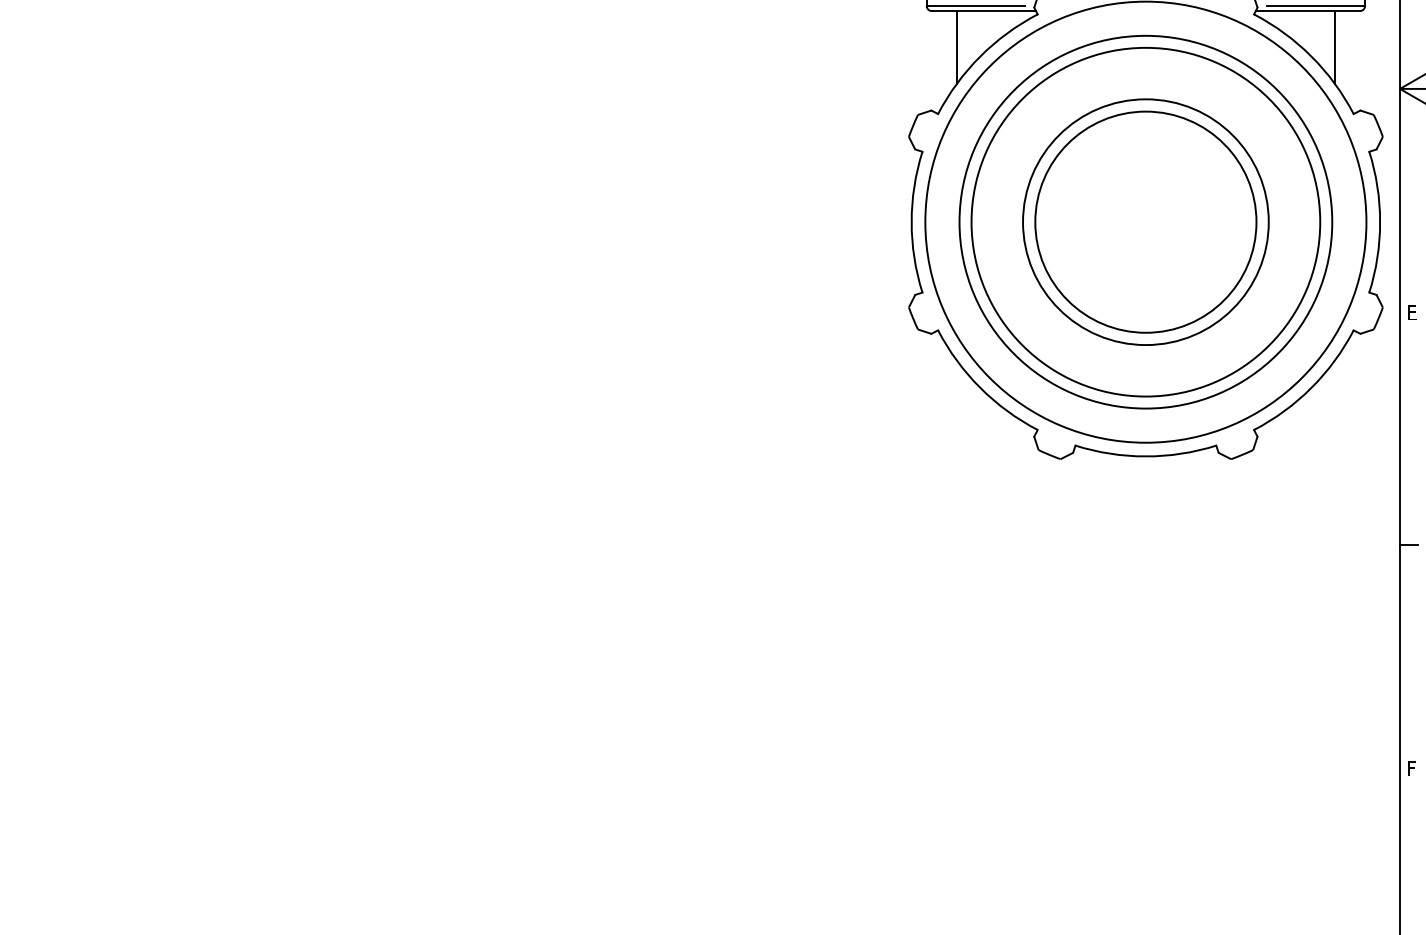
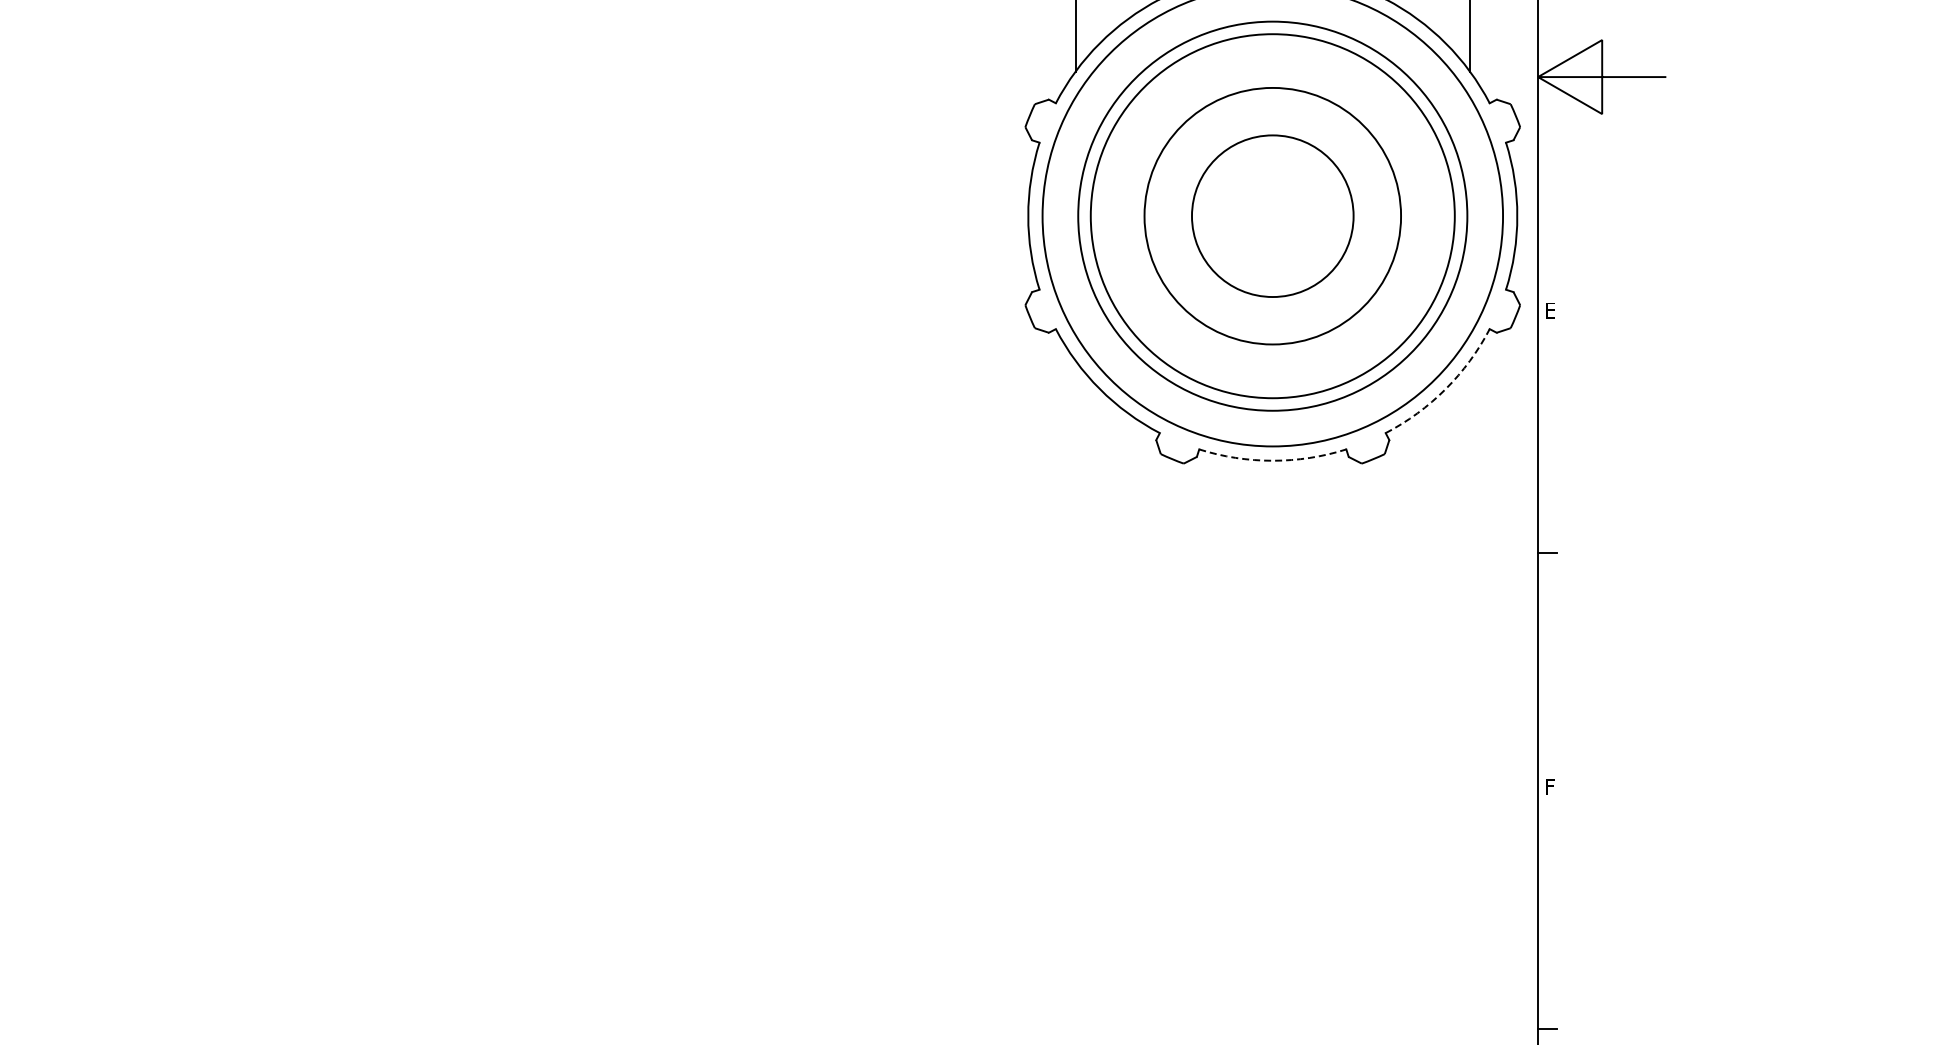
circle: (1145, 221) -> (1272, 215), size x0.7
arc: (1311, 388) -> (1445, 389), solid -> dashed
arc: (1145, 456) -> (1272, 460), solid -> dashed

